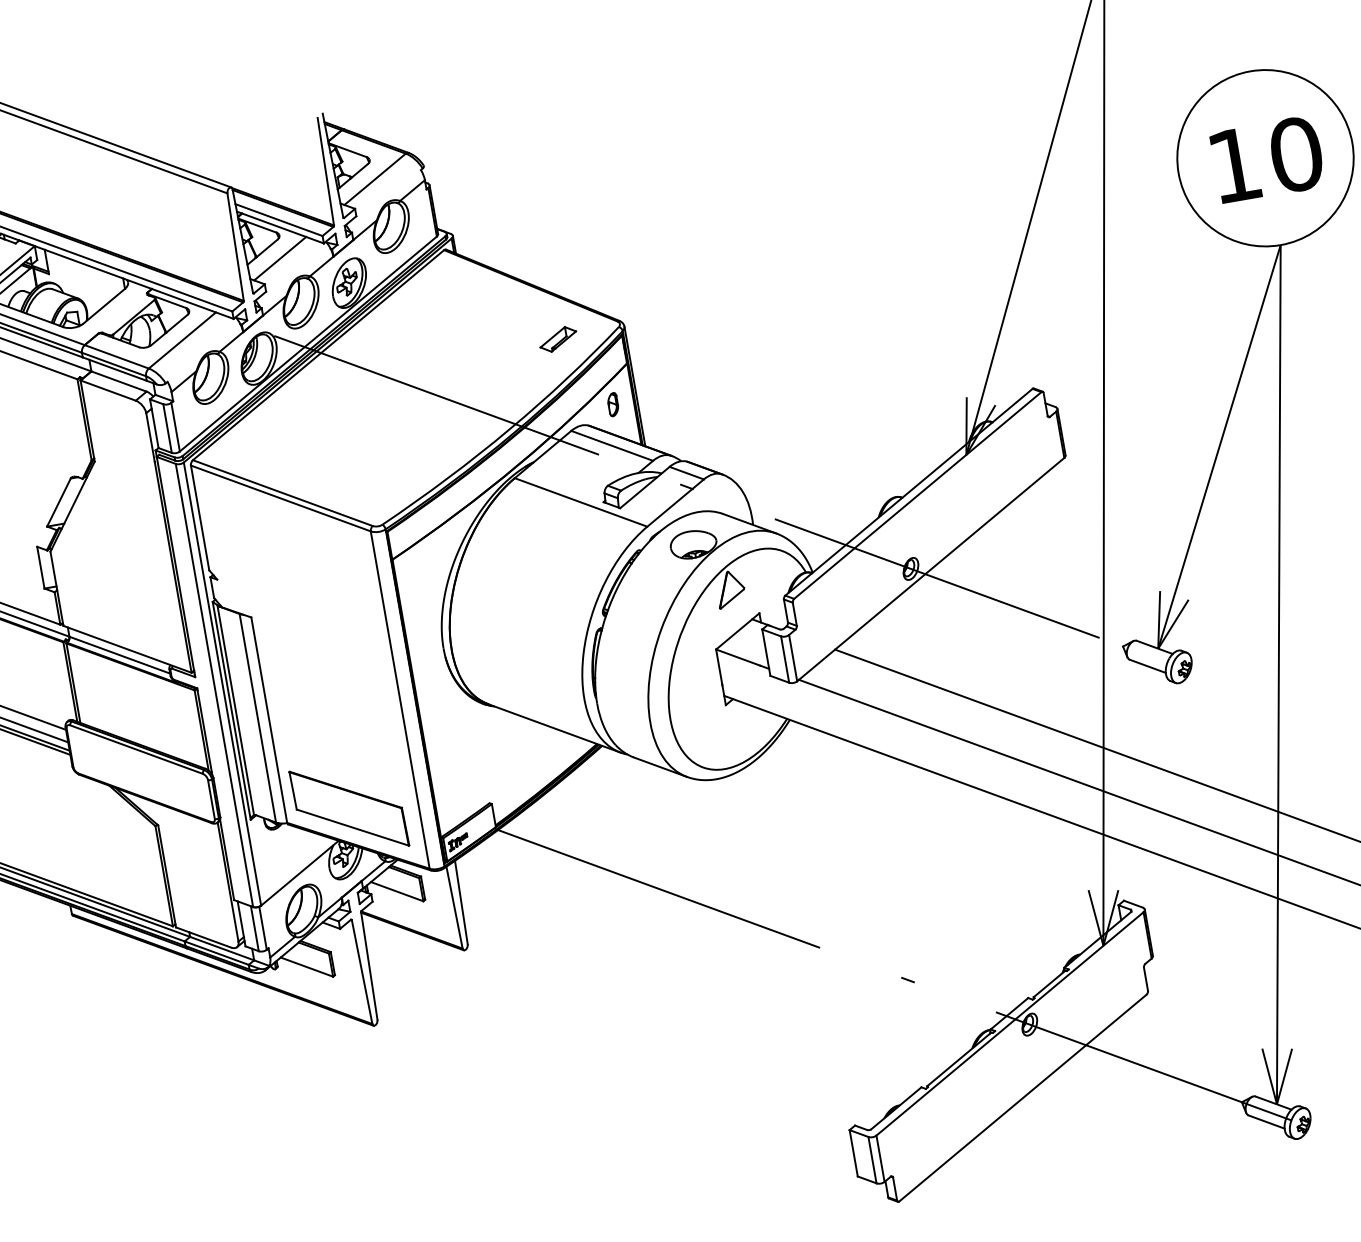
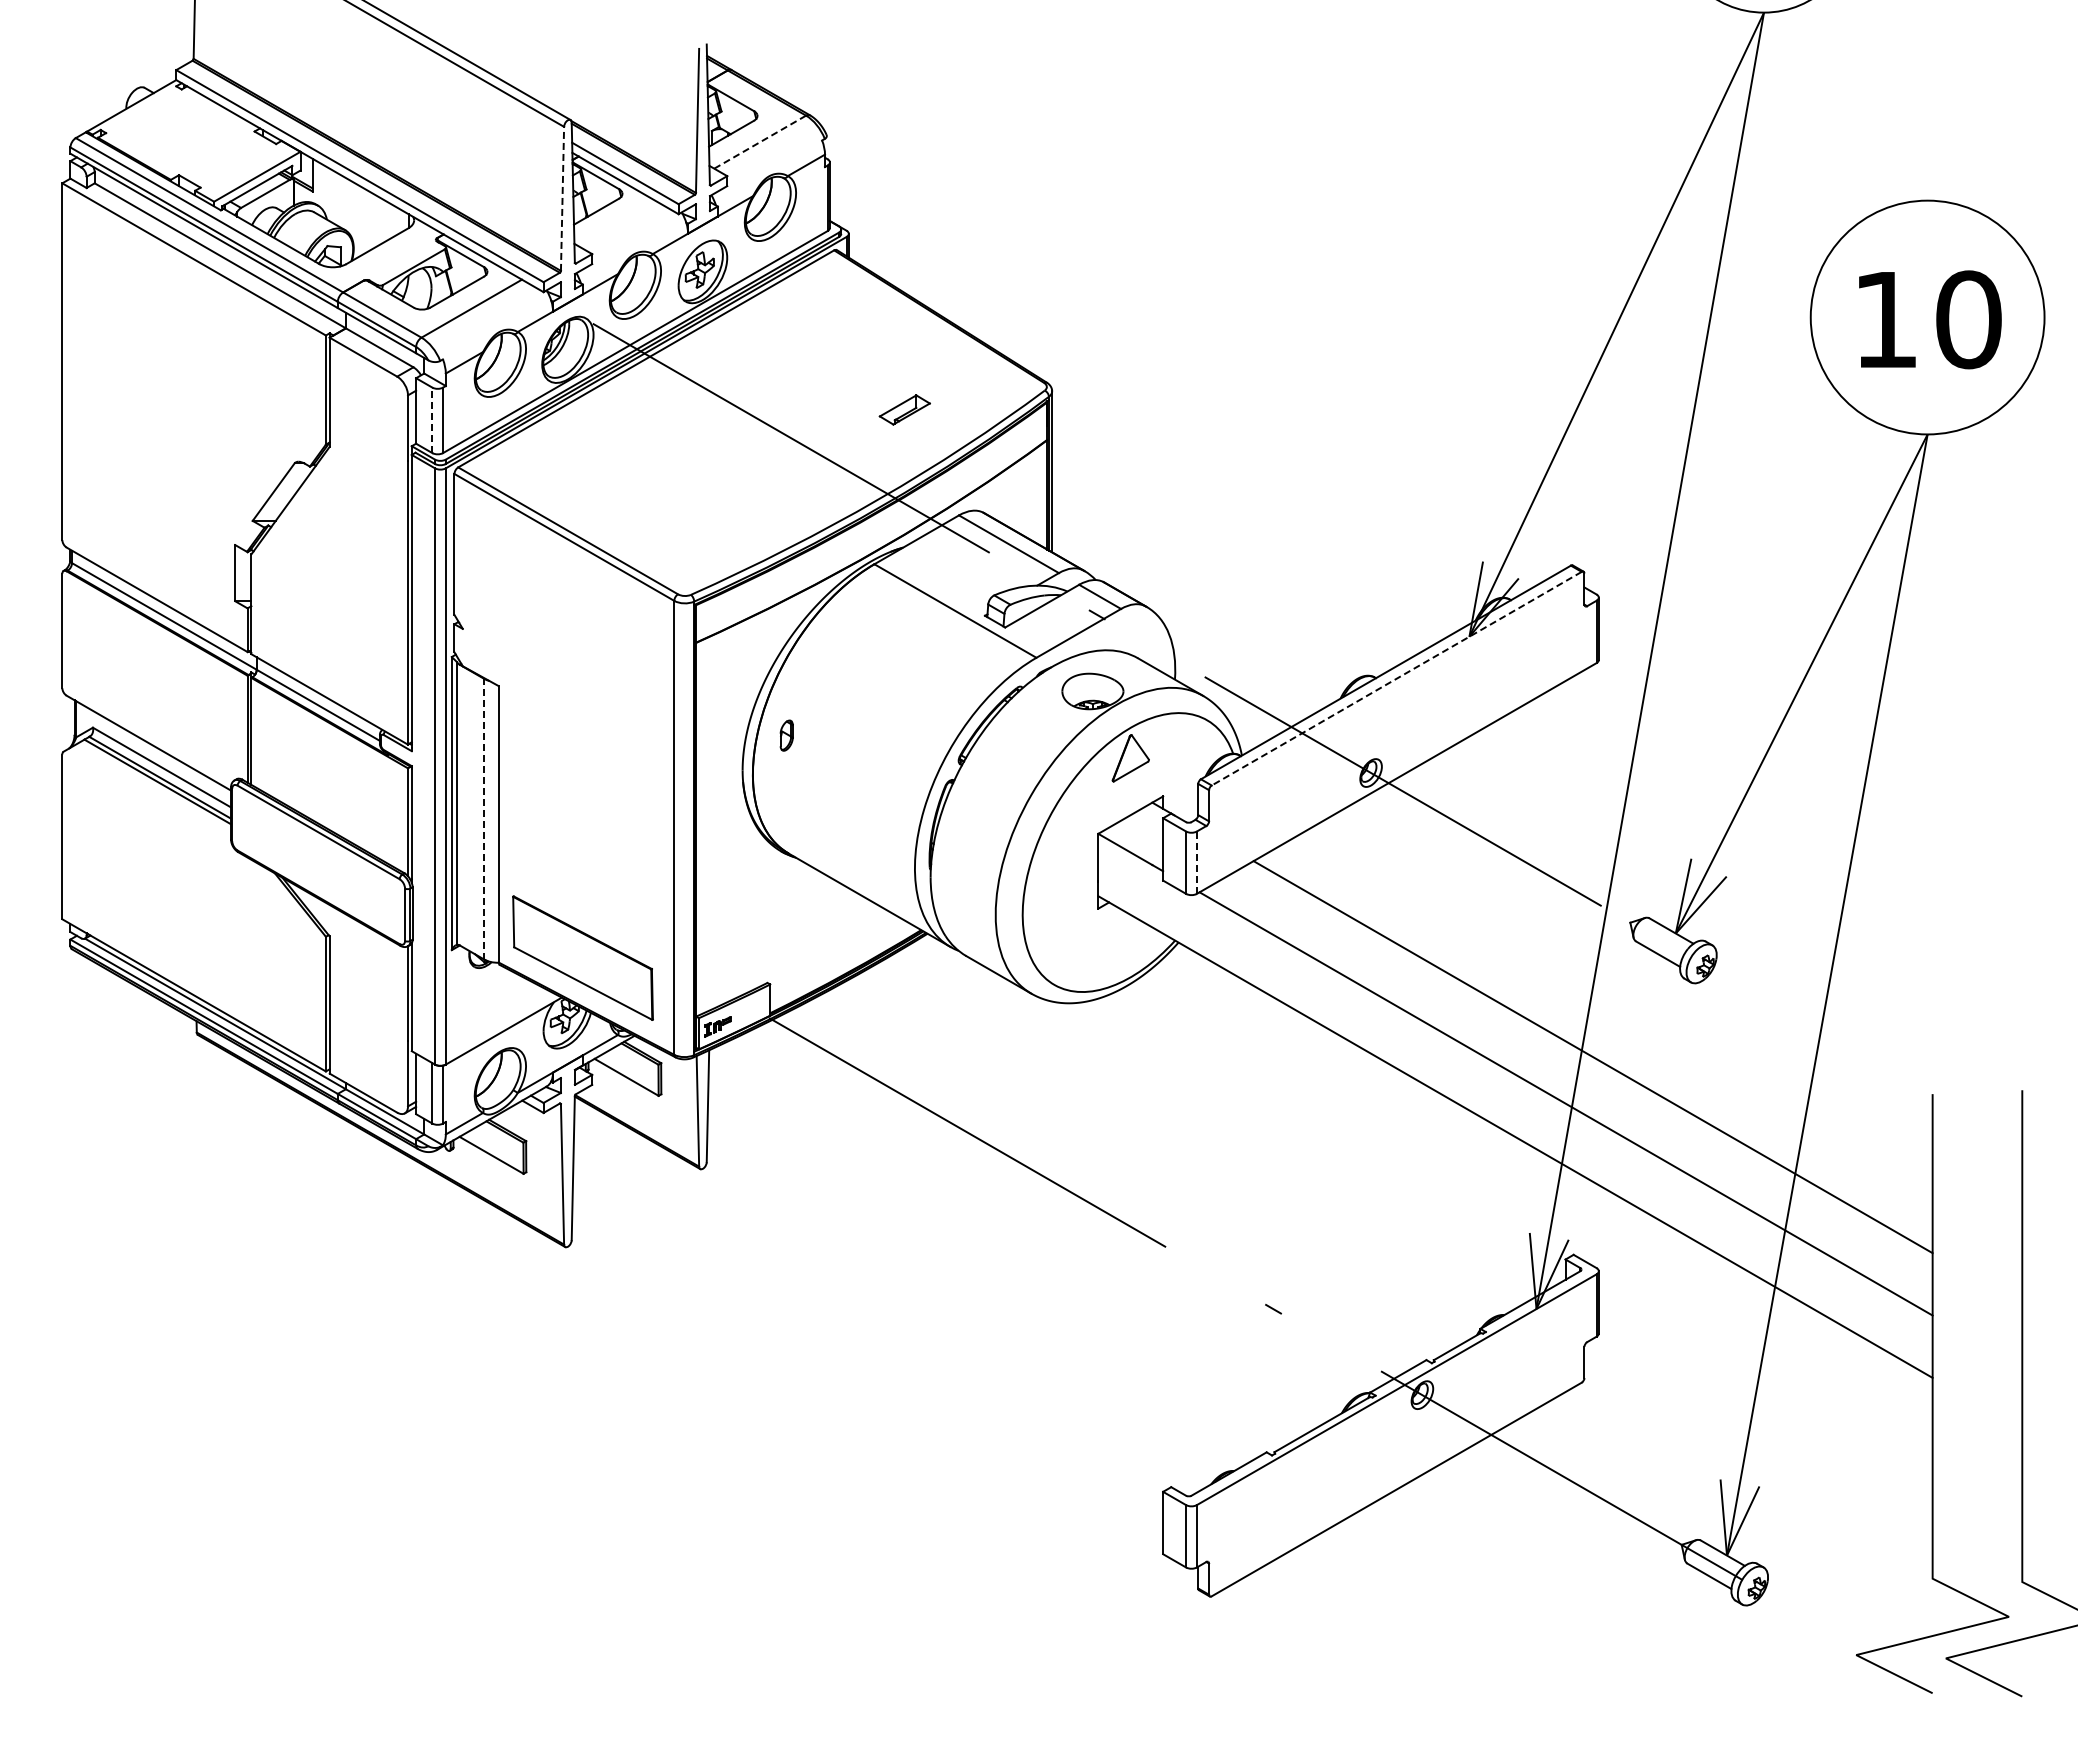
line: (375, 178) -> (760, 141), solid -> dashed
line: (235, 246) -> (562, 198), solid -> dashed
line: (280, 258) -> (618, 223), removed
part: (557, 339) -> (904, 409), moved
part: (613, 404) -> (786, 735), moved
line: (167, 428) -> (432, 420), solid -> dashed
line: (917, 495) -> (1396, 678), solid -> dashed
line: (792, 658) -> (1196, 862), solid -> dashed
line: (257, 717) -> (484, 818), solid -> dashed

